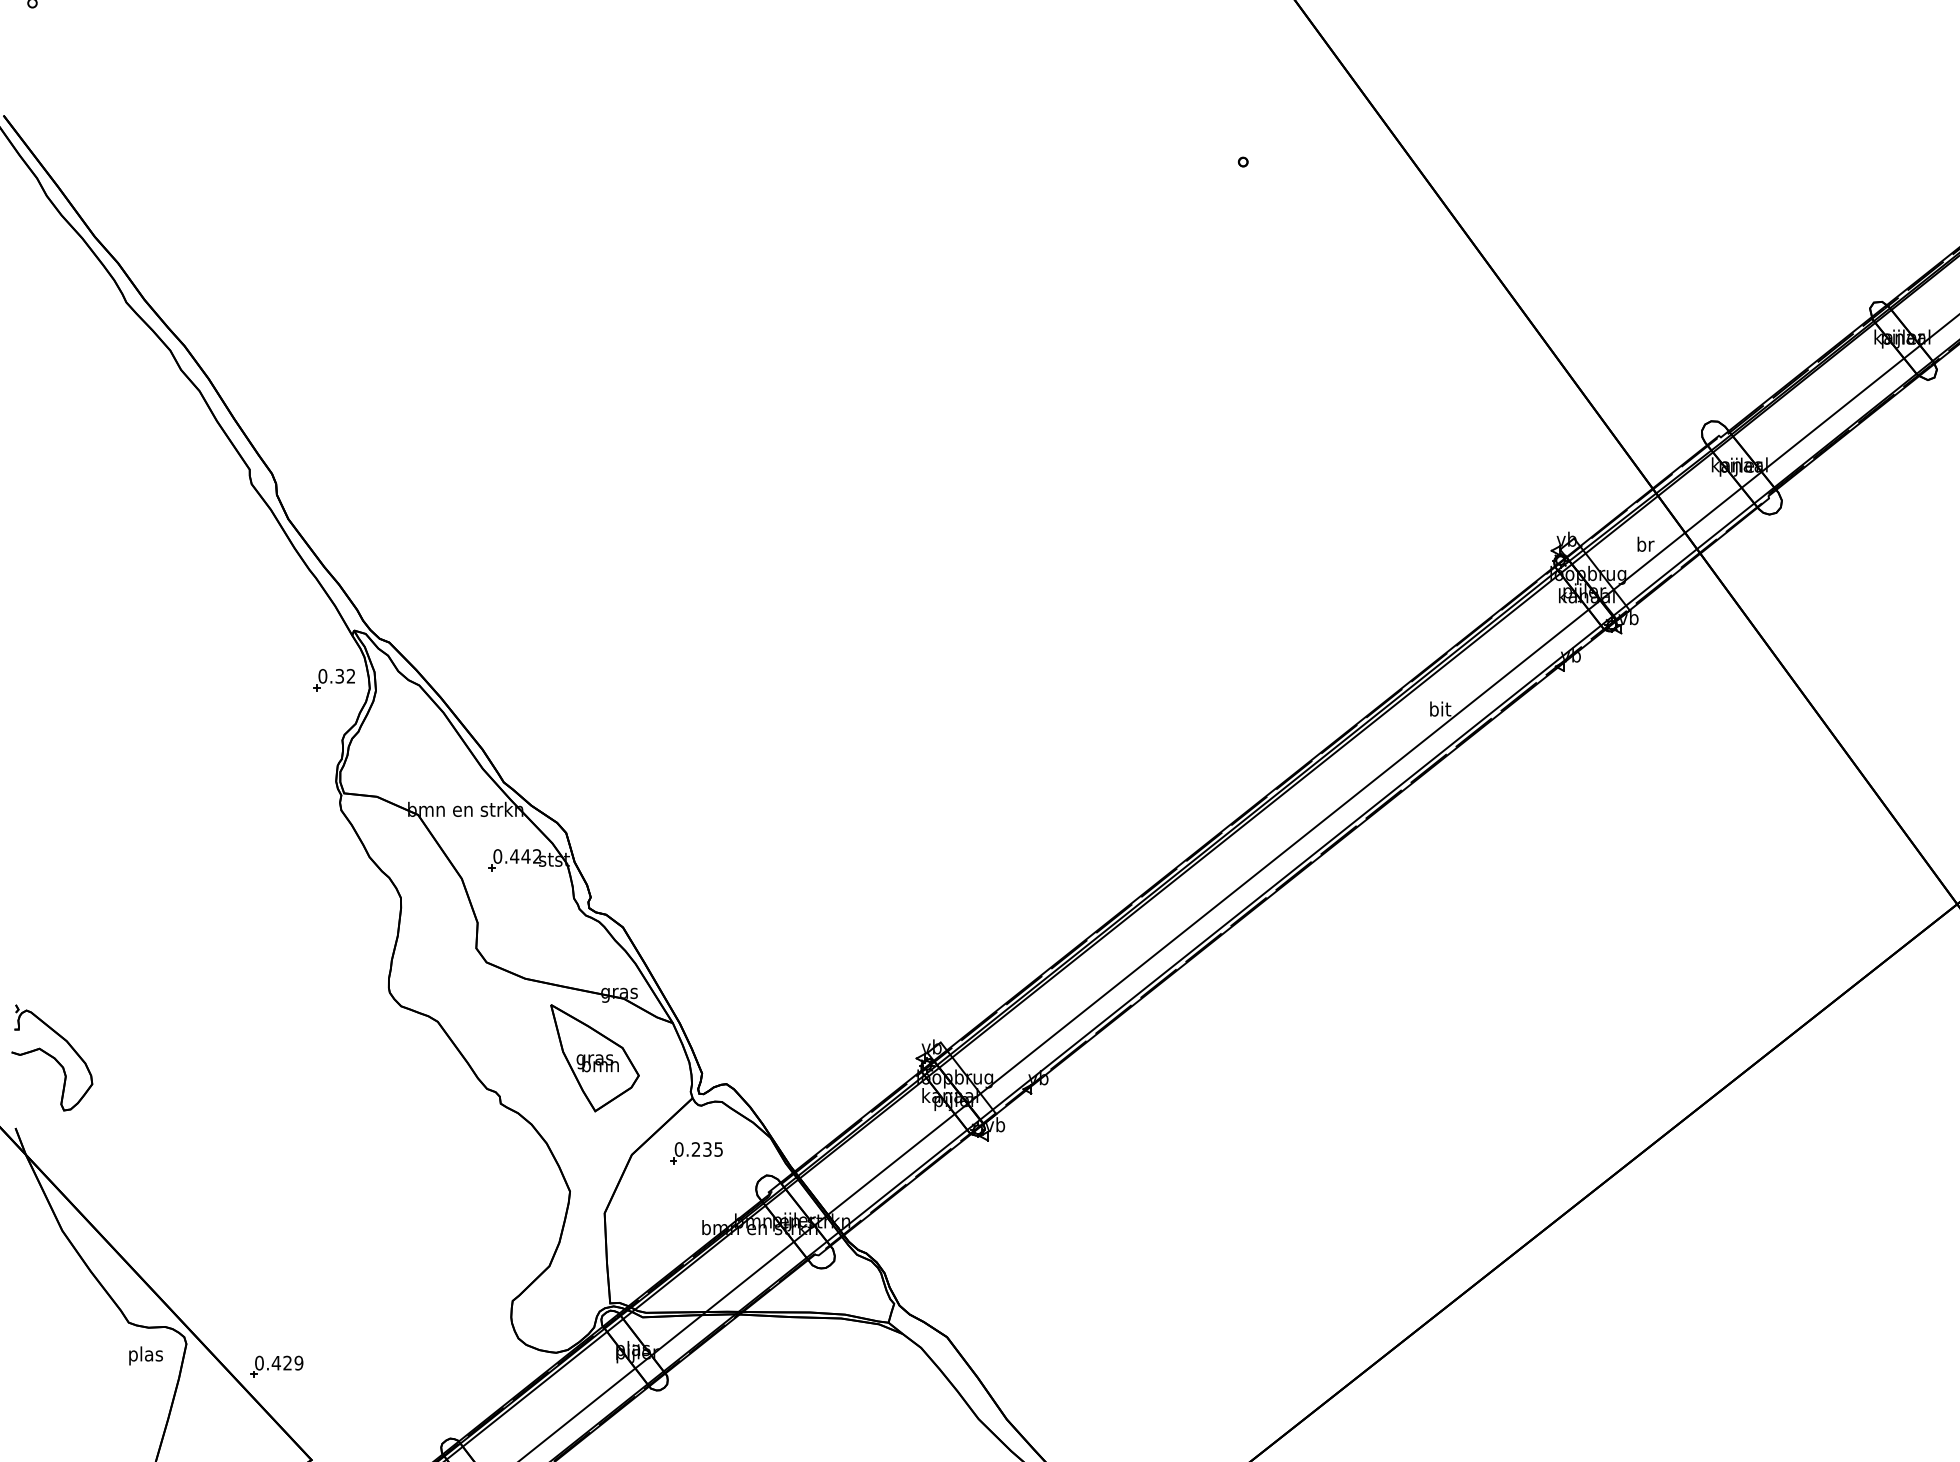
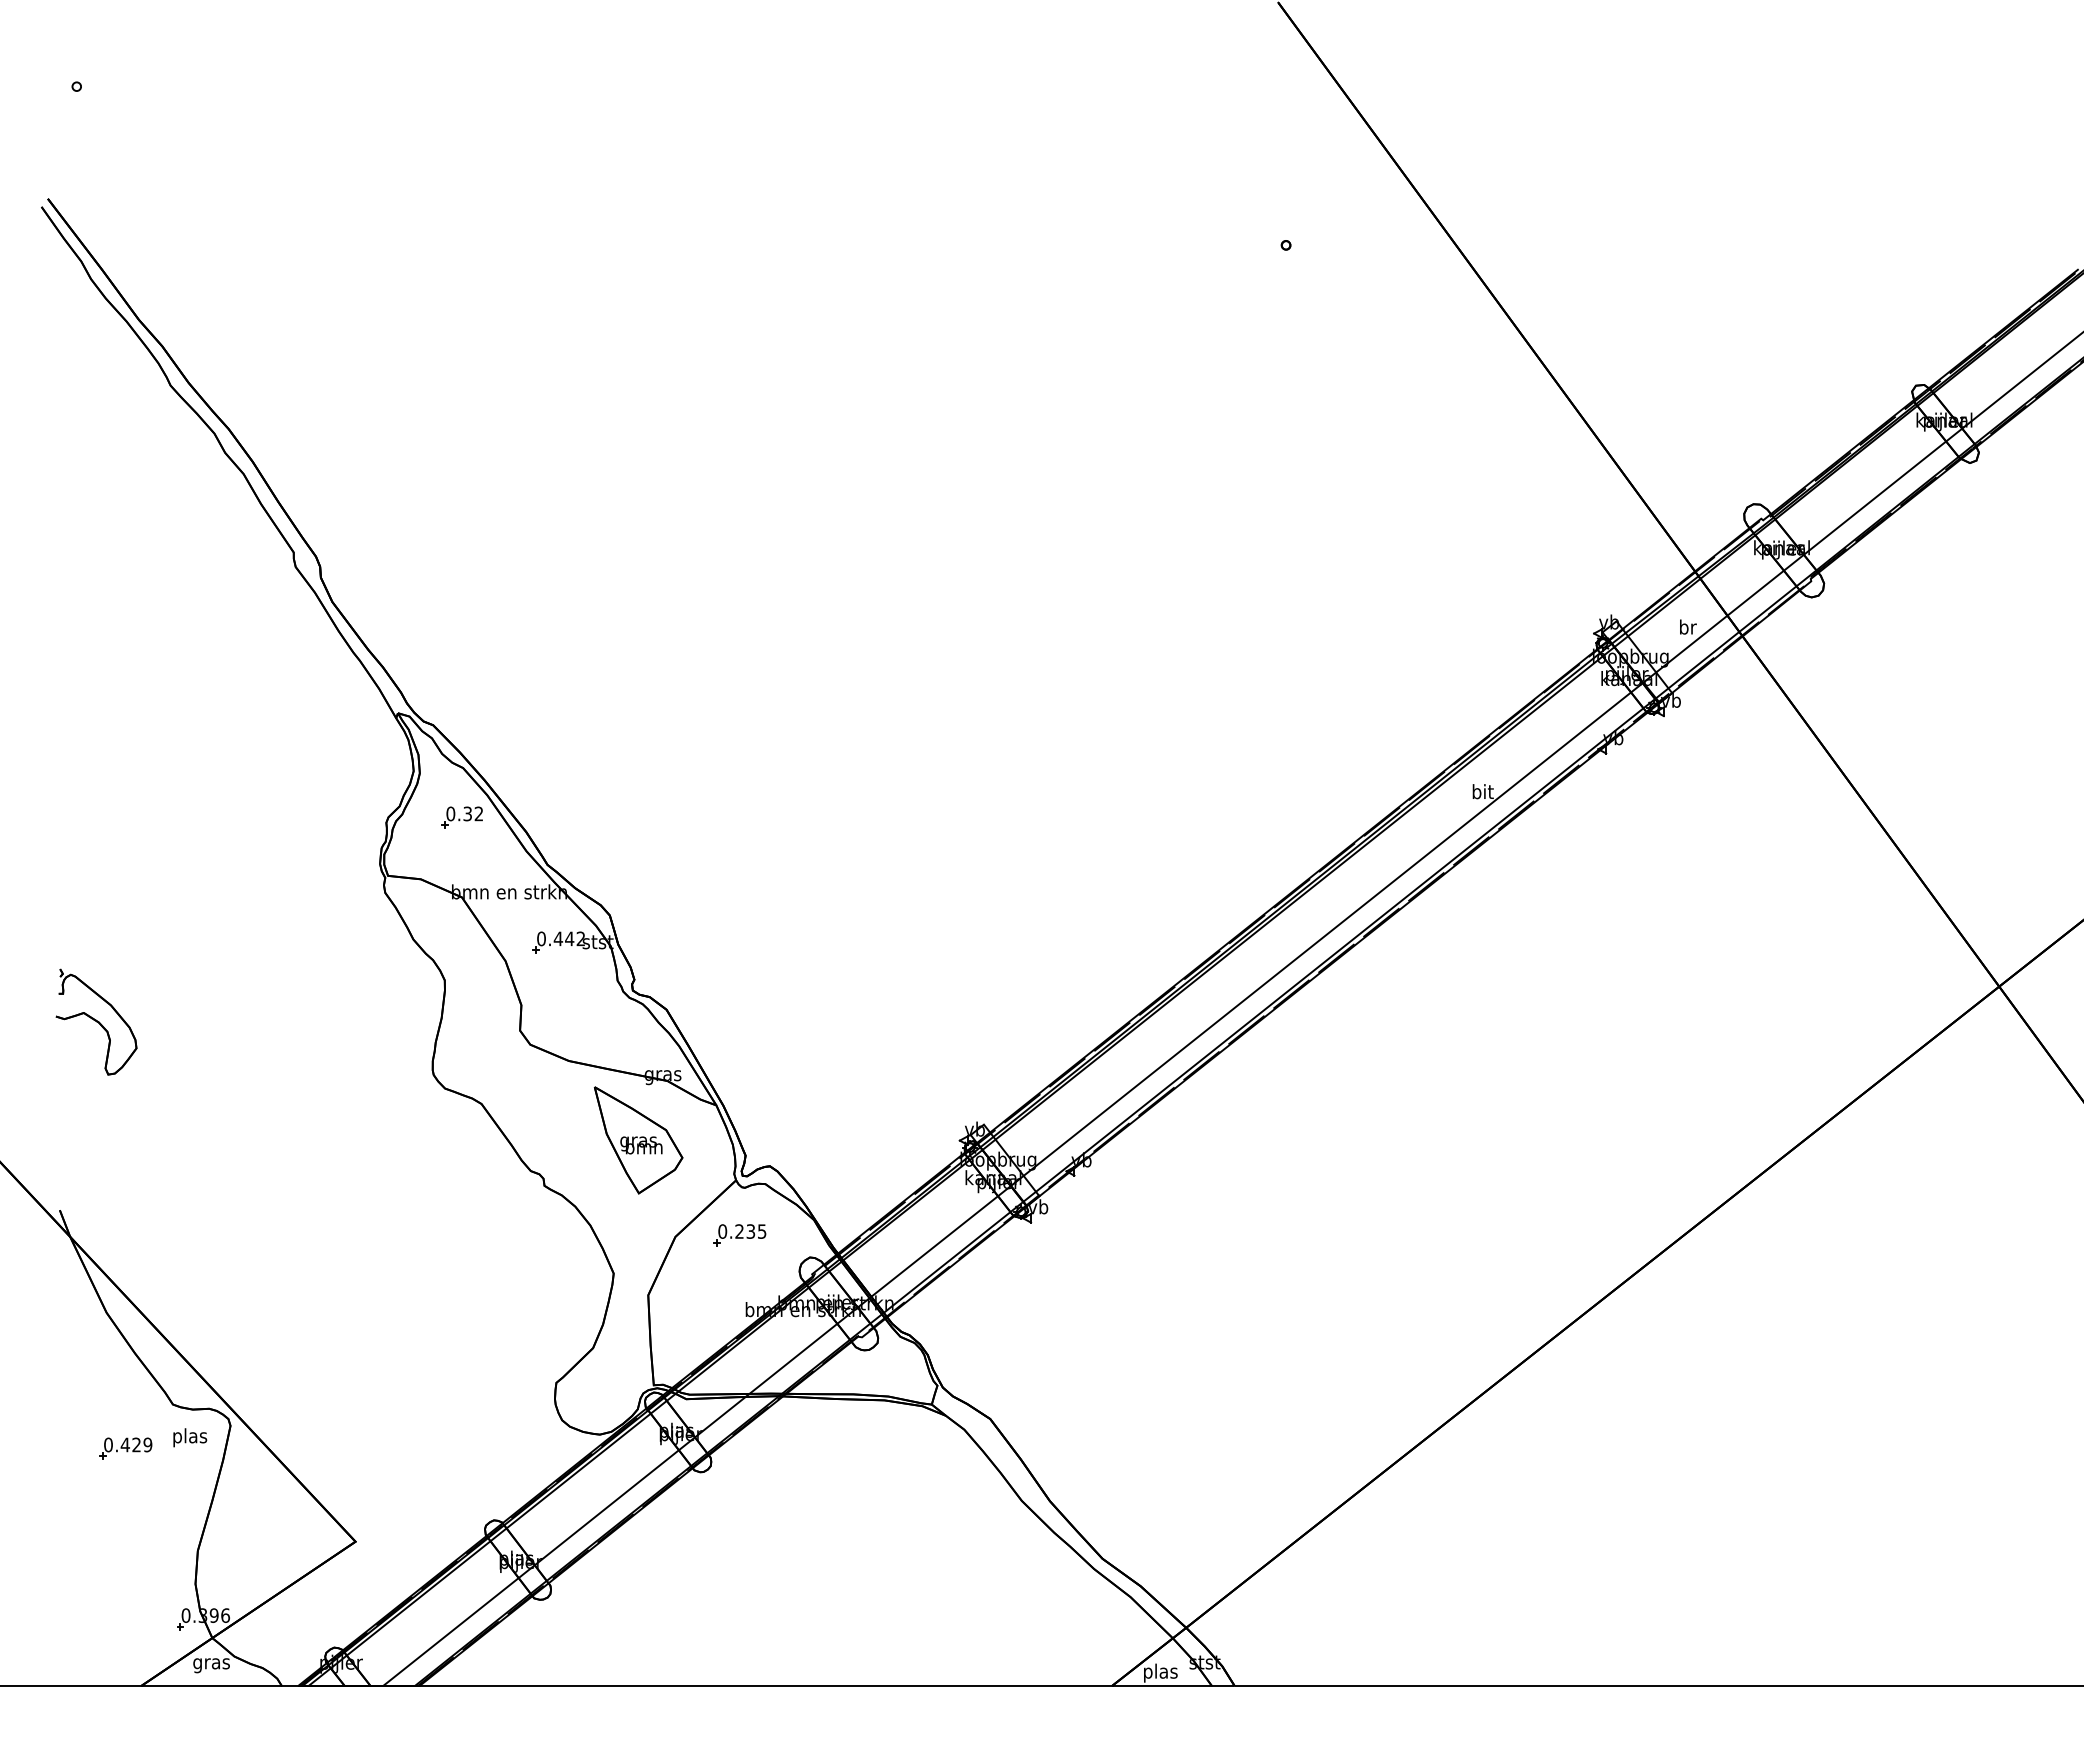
part: (333, 679) -> (461, 817), moved
part: (52, 1057) -> (96, 1021), moved
part: (276, 1366) -> (125, 1448), moved

